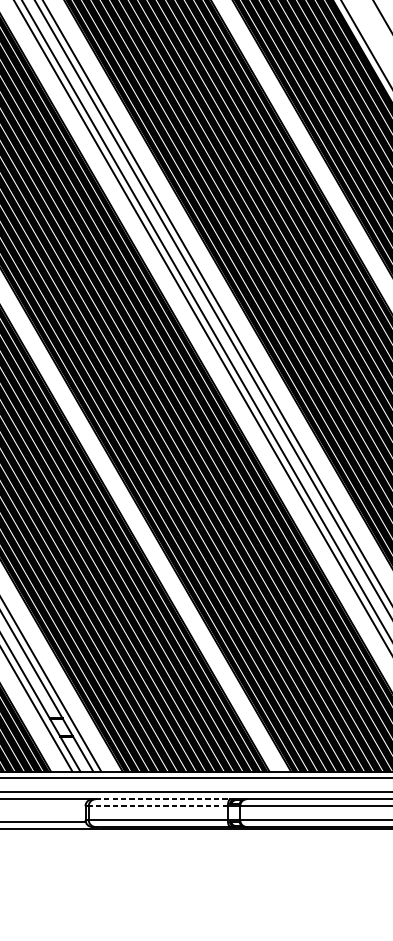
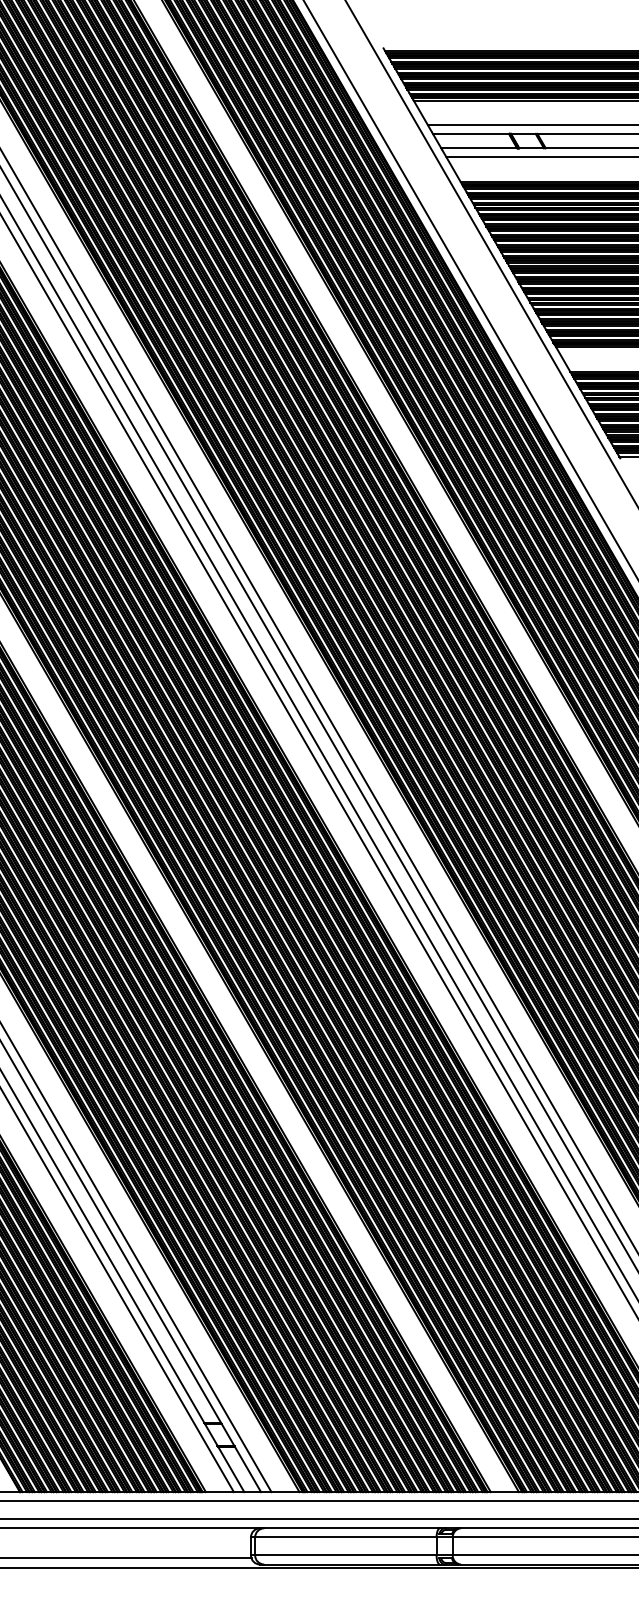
line: (163, 799) -> (352, 1528), dashed -> solid
line: (158, 806) -> (345, 1537), dashed -> solid

